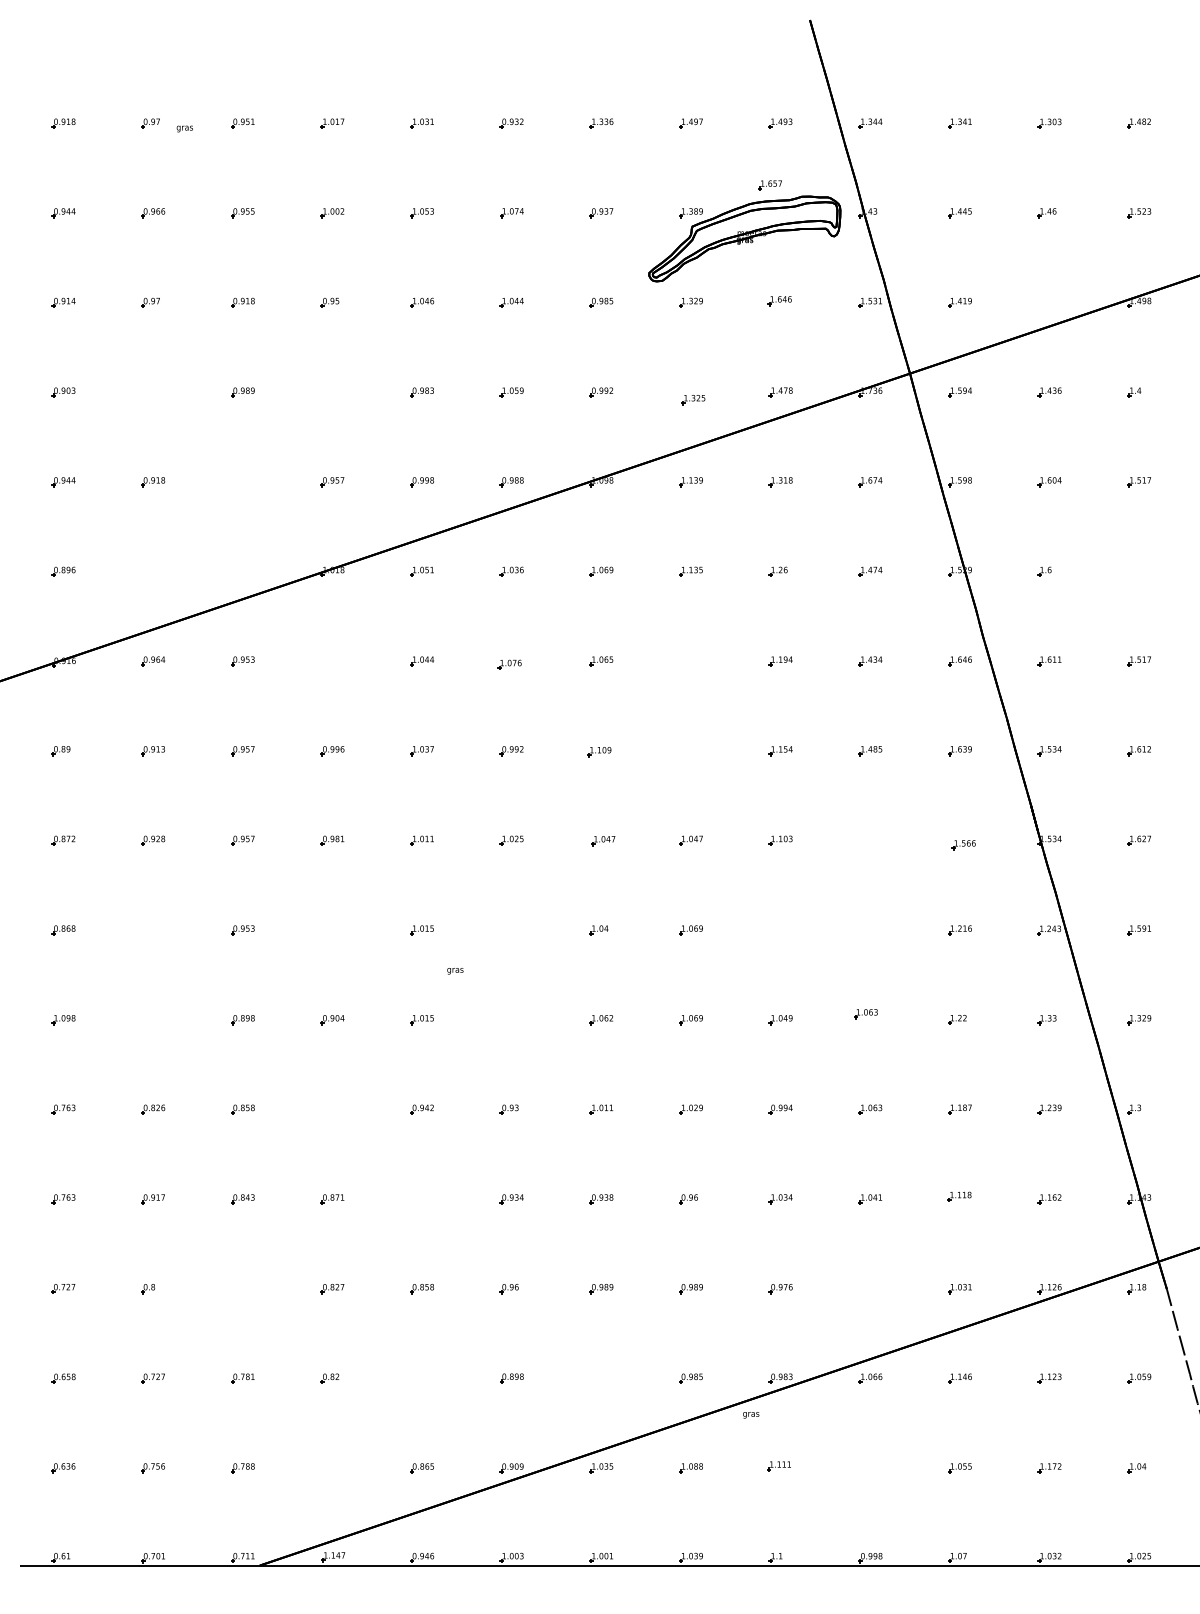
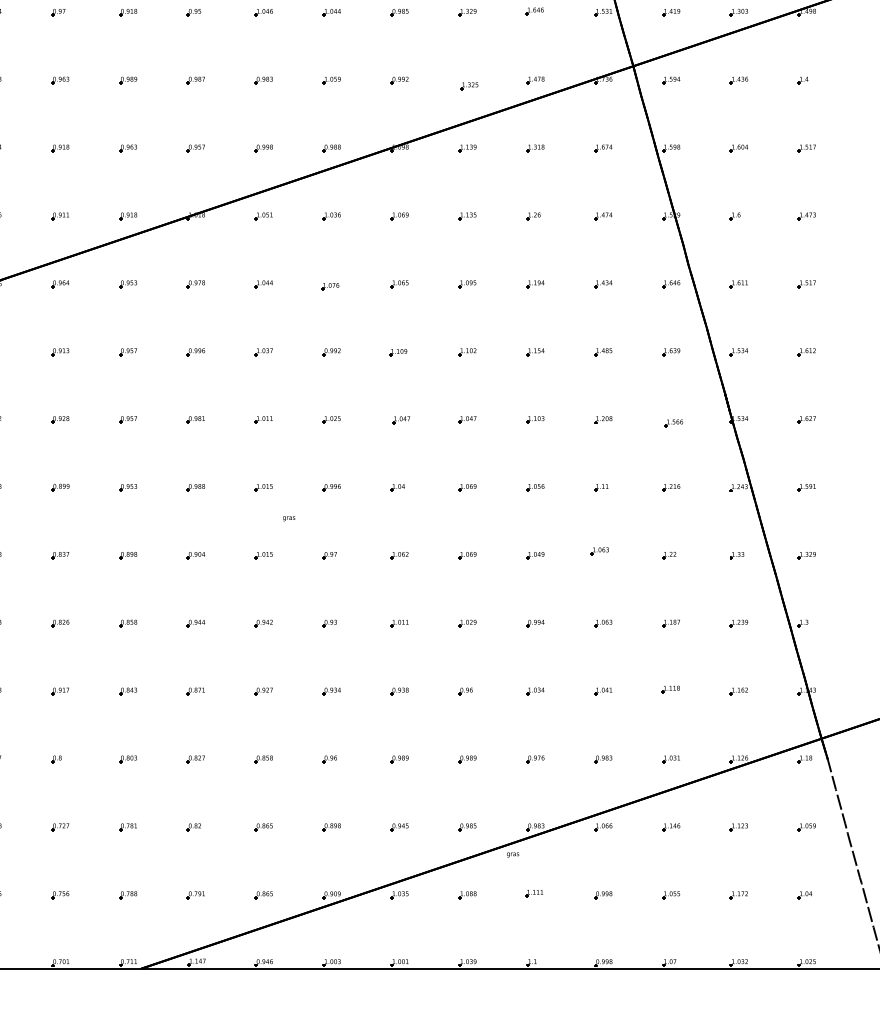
part: (1049, 302) -> (738, 12), added
part: (152, 392) -> (59, 80), added
part: (332, 392) -> (196, 80), added
part: (242, 482) -> (127, 148), added
part: (152, 571) -> (59, 216), added
part: (242, 571) -> (127, 216), added
part: (1139, 571) -> (807, 216), added
part: (332, 661) -> (196, 284), added
part: (690, 661) -> (467, 284), added
part: (690, 751) -> (467, 352), added
part: (870, 840) -> (603, 419), added
part: (153, 930) -> (60, 487), added
part: (332, 930) -> (196, 487), added
part: (511, 930) -> (331, 487), added
part: (780, 930) -> (535, 487), added
part: (867, 930) -> (601, 487), added
part: (152, 1020) -> (59, 556), added
part: (508, 1020) -> (329, 556), added
part: (332, 1109) -> (196, 623), added
part: (421, 1199) -> (263, 691), added
part: (242, 1289) -> (127, 759), added
part: (870, 1289) -> (603, 759), added
part: (421, 1378) -> (263, 827), added
part: (601, 1378) -> (399, 827), added
part: (332, 1468) -> (196, 895), added
part: (870, 1468) -> (603, 895), added

